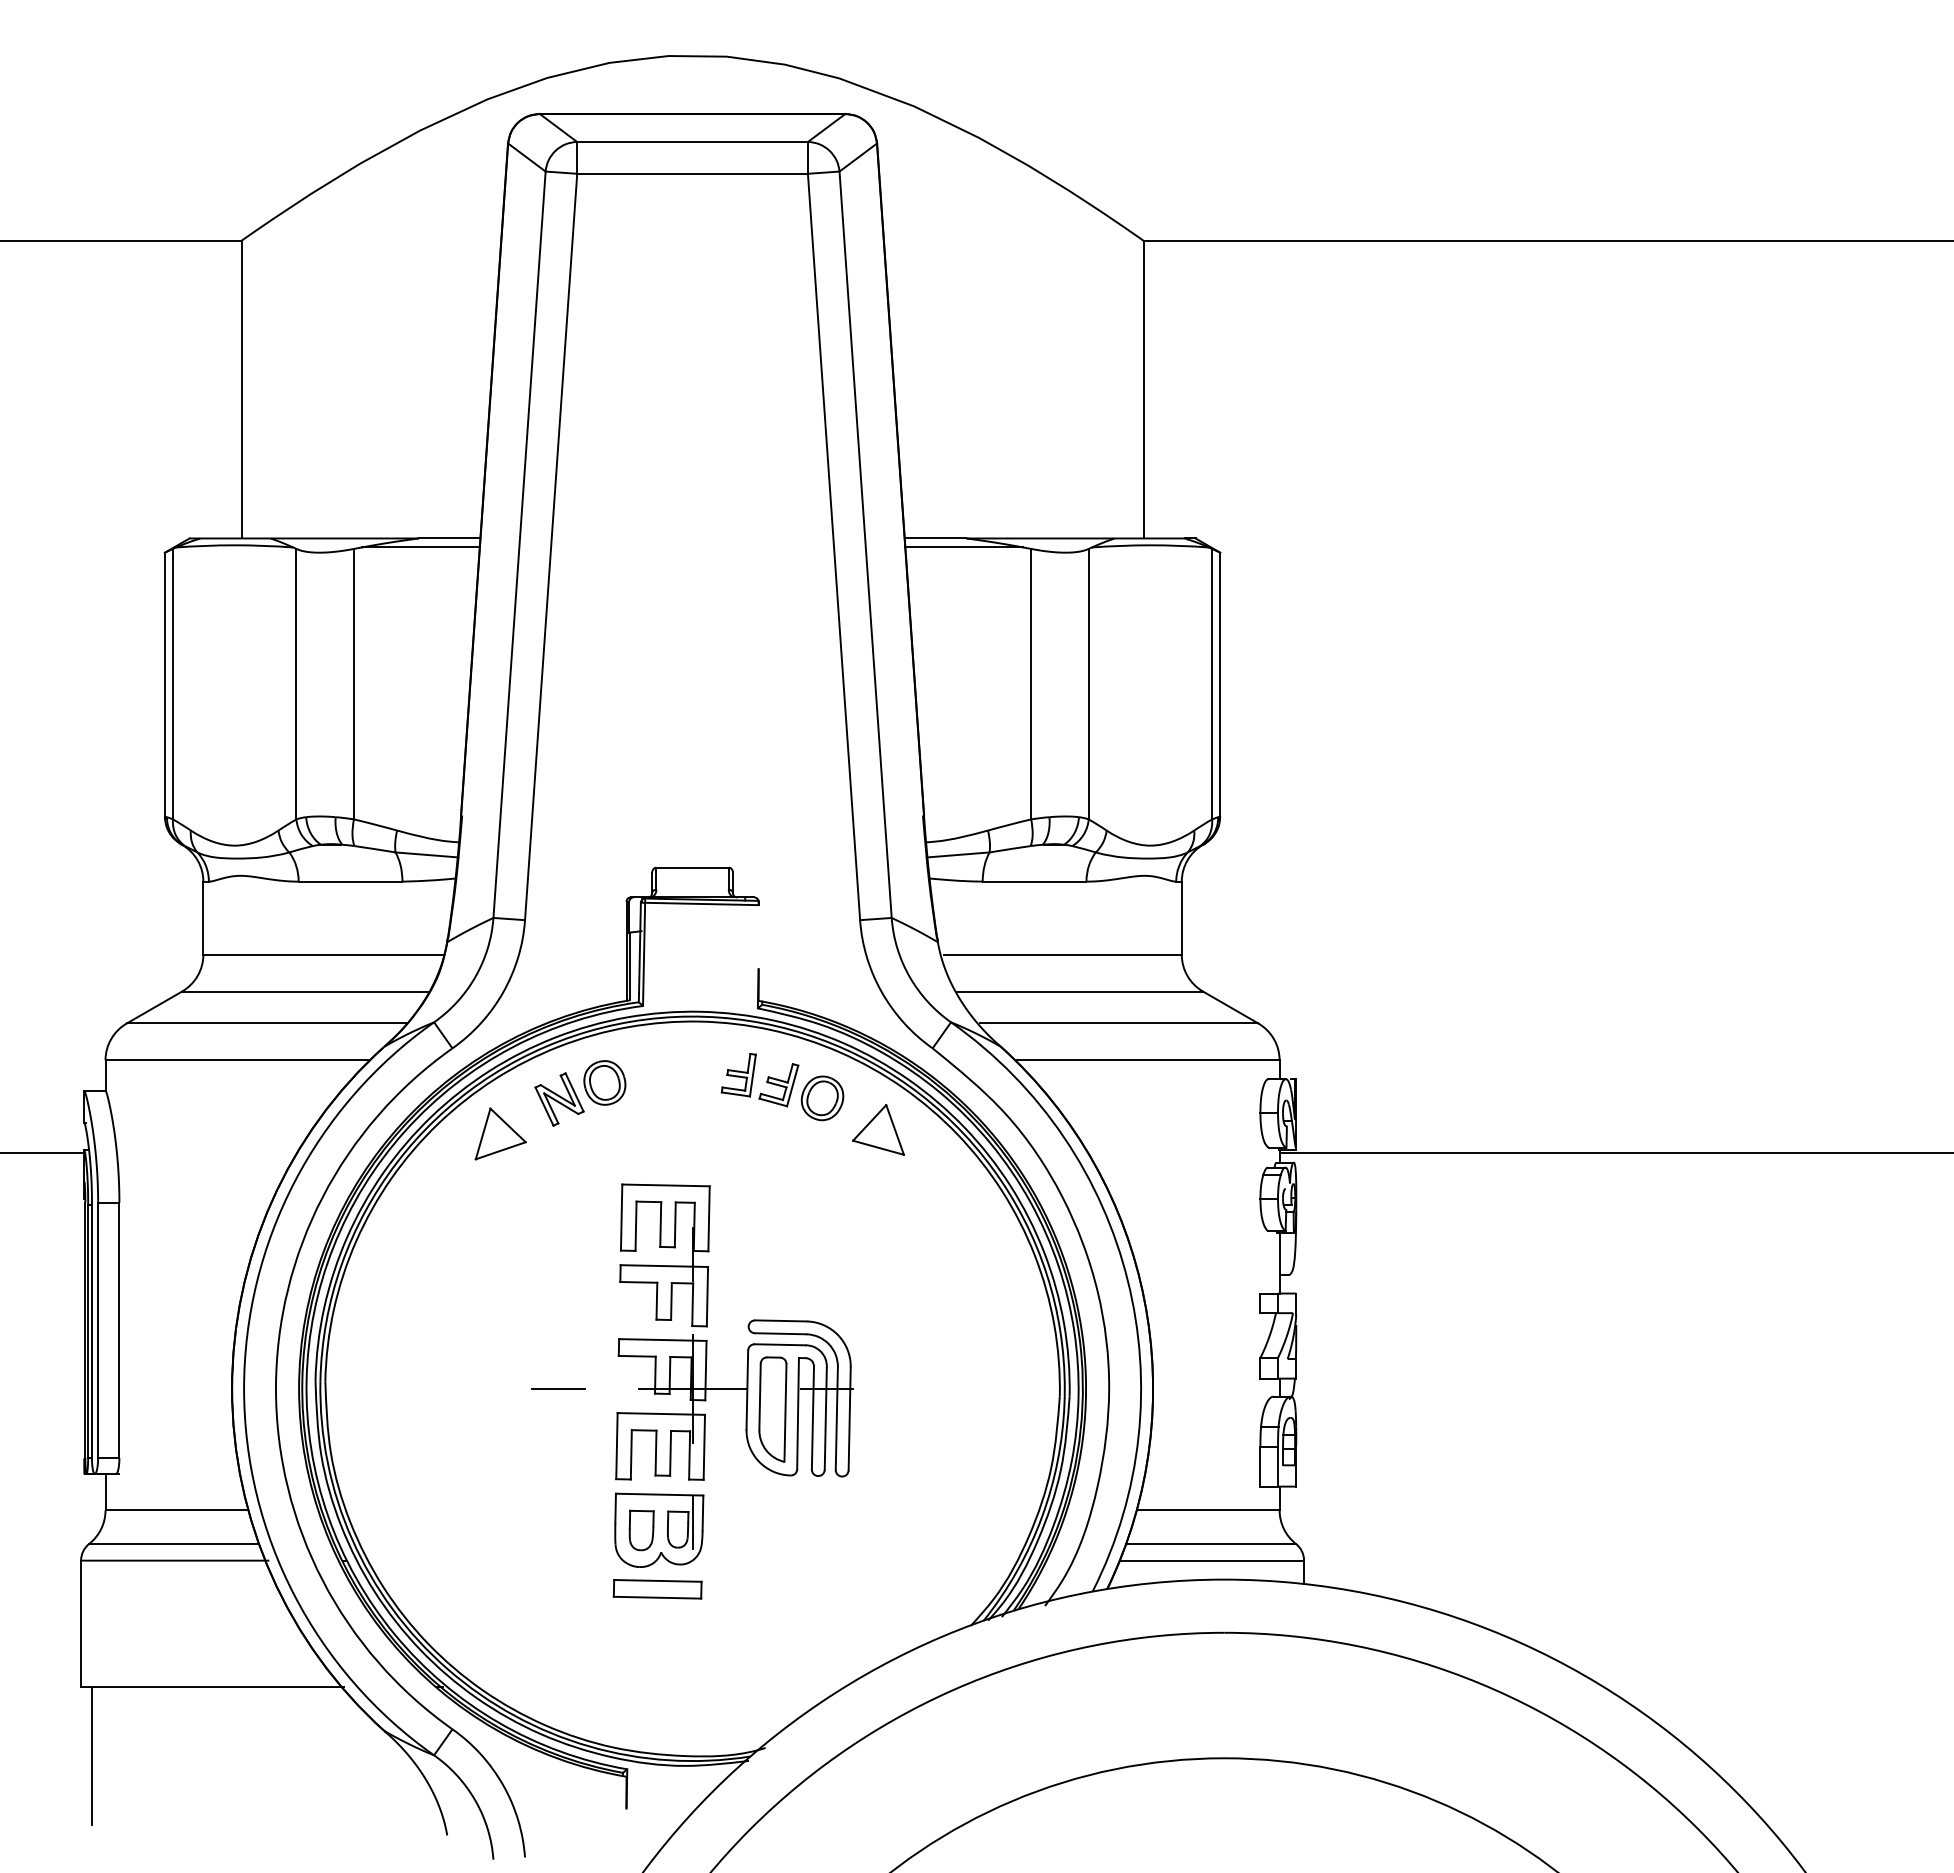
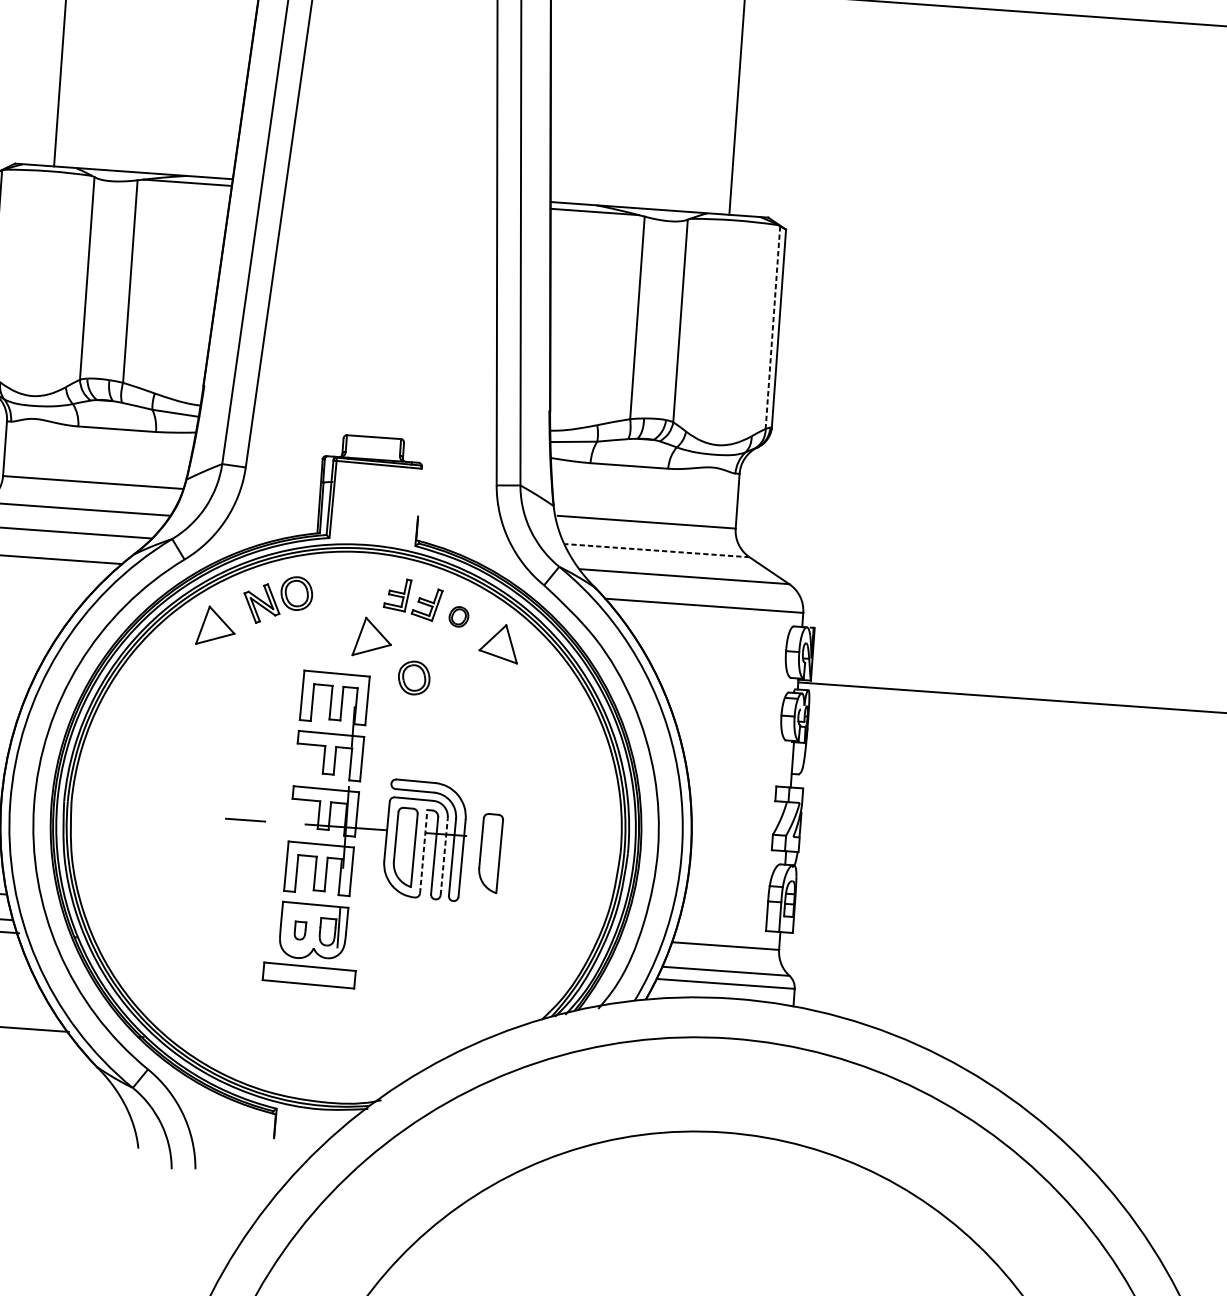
line: (1212, 684) -> (773, 327), solid -> dashed
line: (1079, 991) -> (657, 550), solid -> dashed
part: (822, 1098) -> (458, 616), size x0.6
part: (709, 1133) -> (372, 637), added
part: (768, 1183) -> (413, 677), added
part: (886, 1409) -> (490, 853), added
line: (798, 1413) -> (424, 851), solid -> dashed
line: (825, 1418) -> (444, 856), solid -> dashed
part: (641, 1530) -> (300, 930), size x0.6
part: (657, 1589) -> (309, 975), size x1.4

